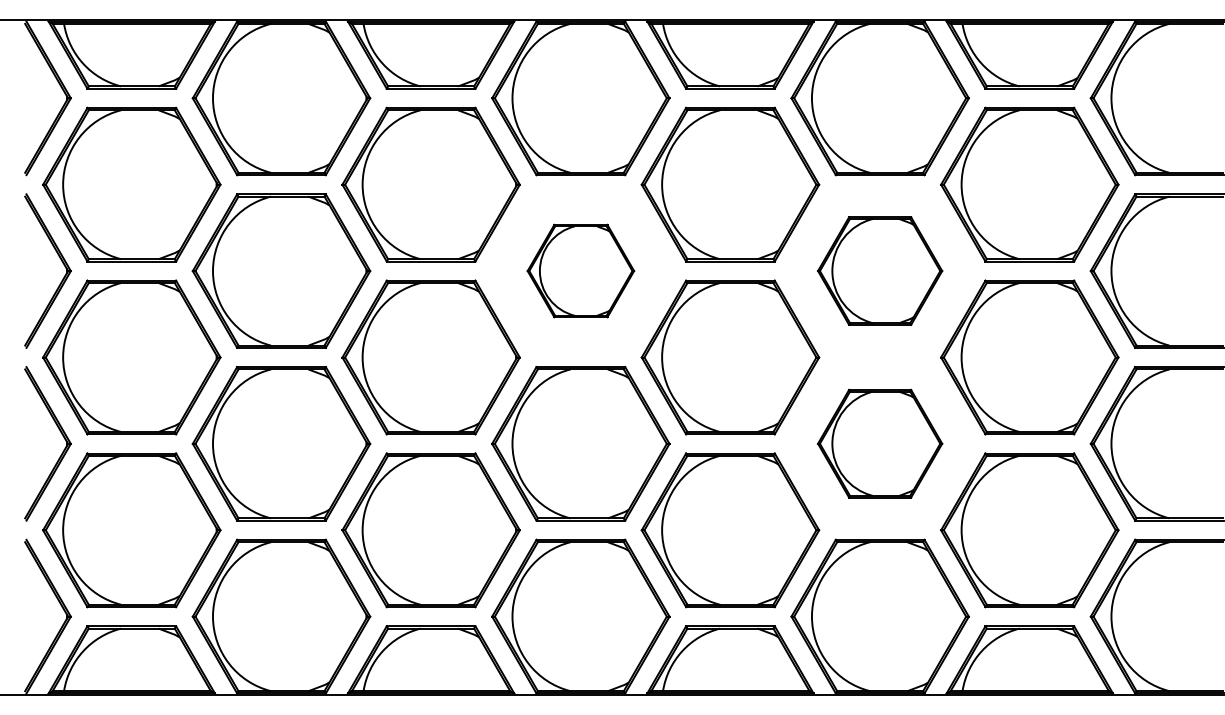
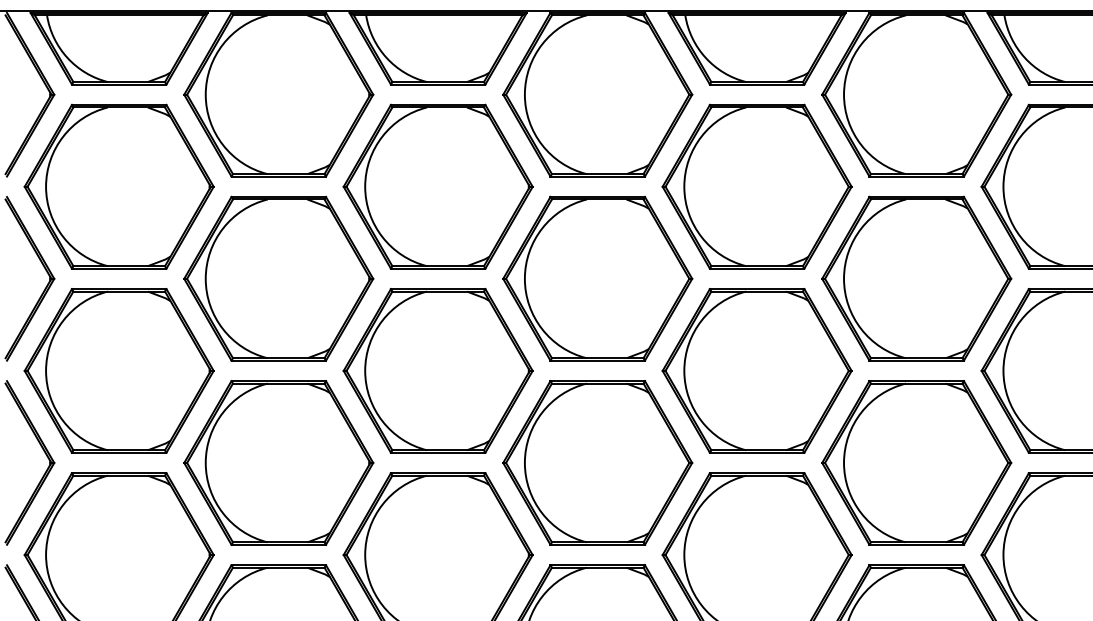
part: (580, 270) -> (597, 278), size x1.67
part: (879, 270) -> (915, 278), size x1.43
part: (879, 443) -> (915, 462), size x1.43

